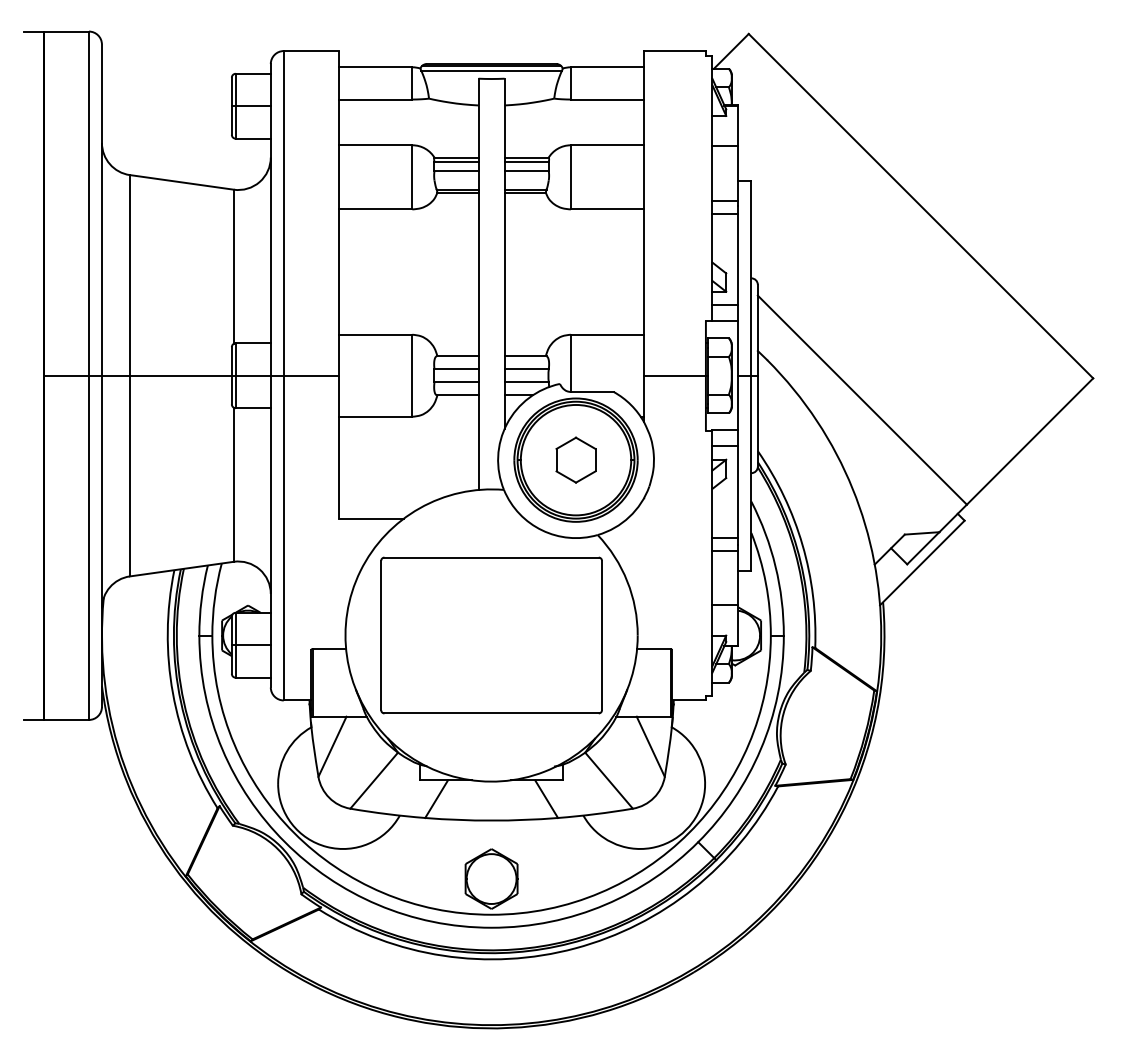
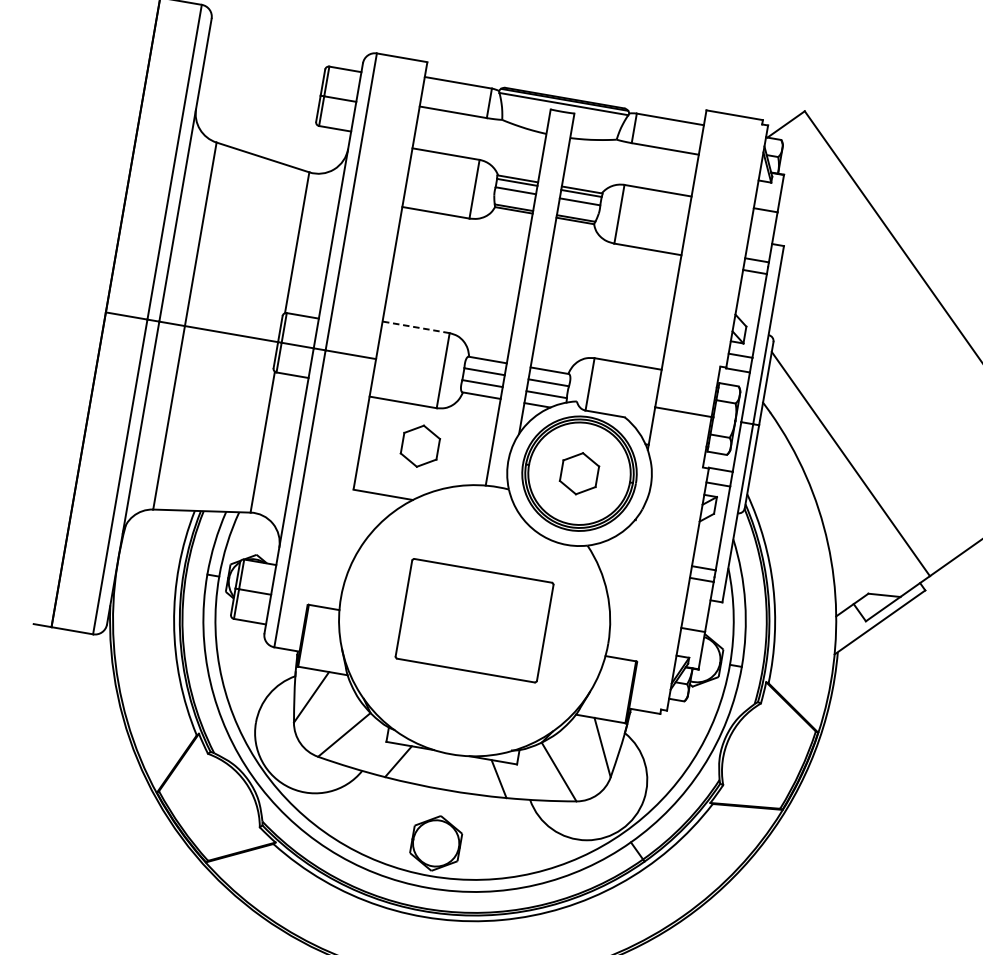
line: (375, 334) -> (416, 327), solid -> dashed
part: (401, 459) -> (420, 445), added
part: (491, 635) -> (474, 620), size x0.7

